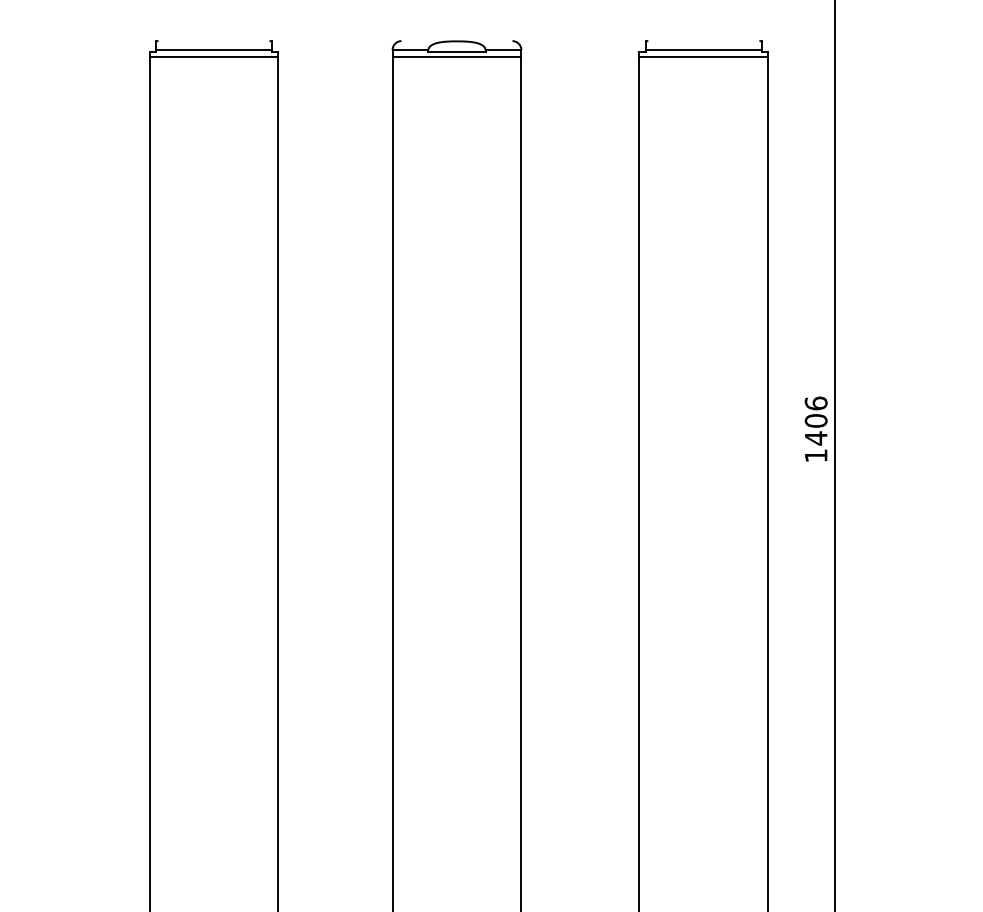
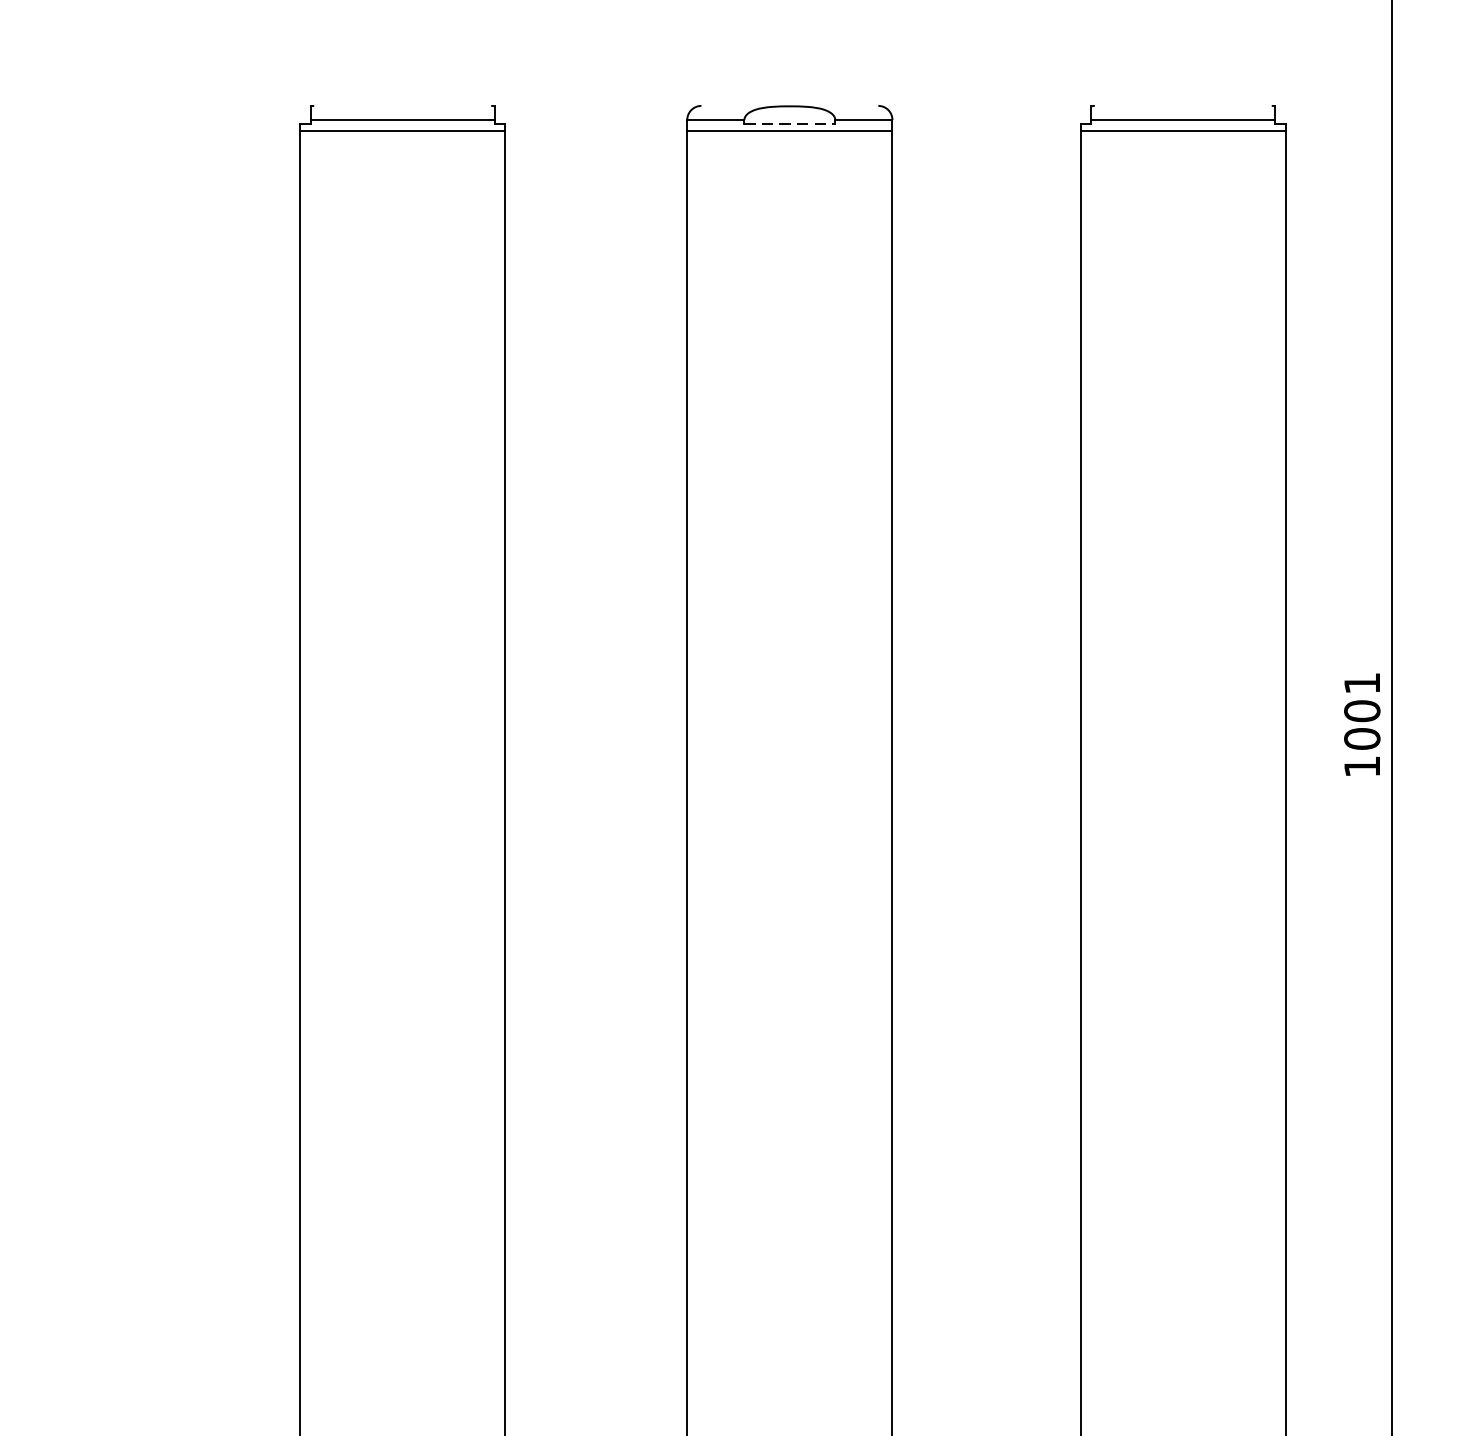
line: (456, 52) -> (789, 124), solid -> dashed
text: (815, 420) -> (1361, 710), 1406 -> 1001

